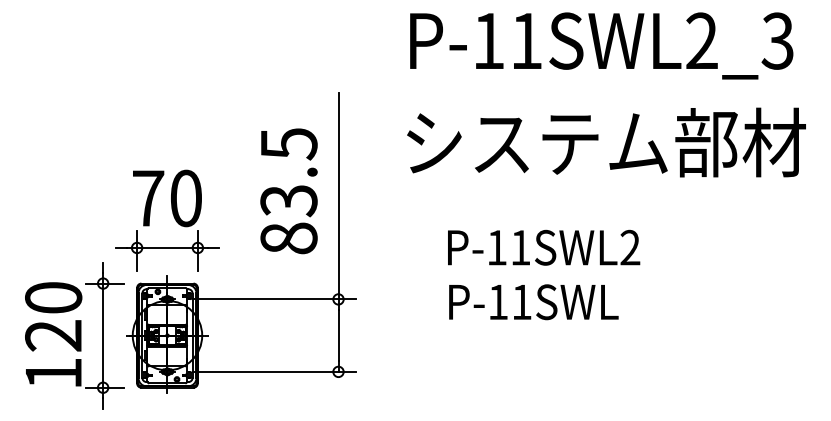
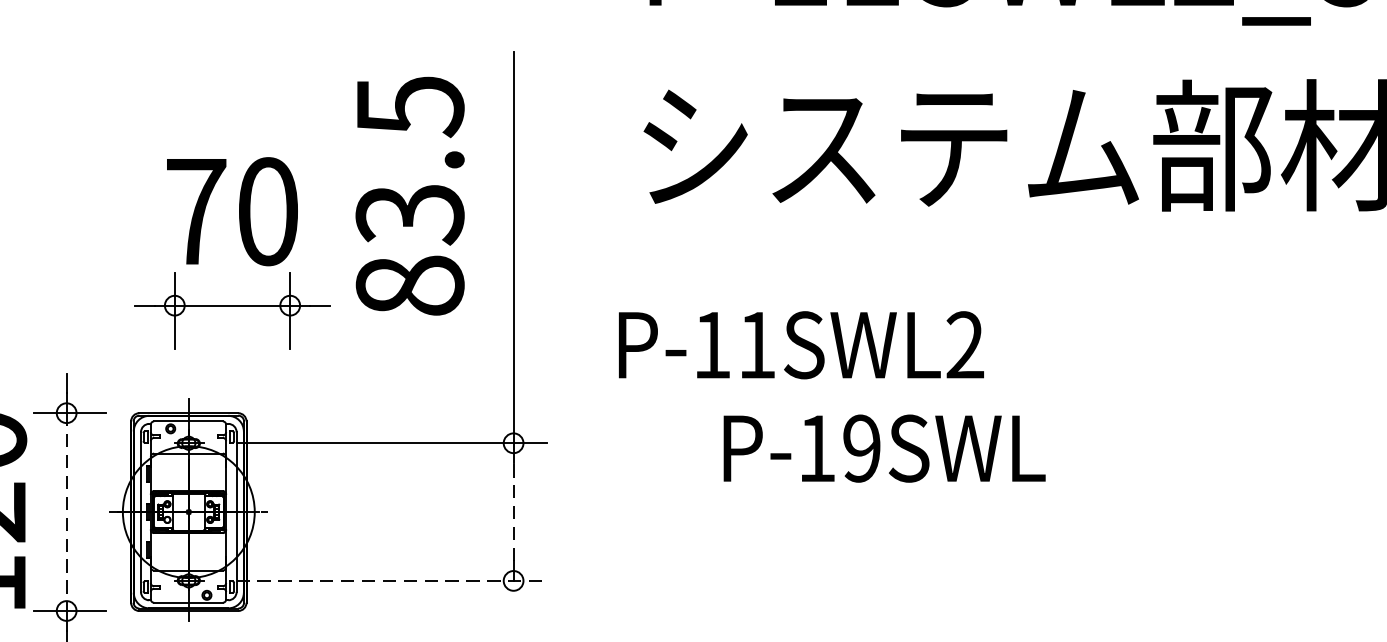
text: (288, 191) -> (409, 196), moved
part: (174, 219) -> (245, 251), moved
text: (544, 247) -> (802, 344), moved
text: (521, 302) -> (861, 449), P-11SWL -> P-19SWL
line: (338, 335) -> (513, 511), solid -> dashed
line: (103, 336) -> (67, 513), solid -> dashed
line: (274, 371) -> (392, 580), solid -> dashed

